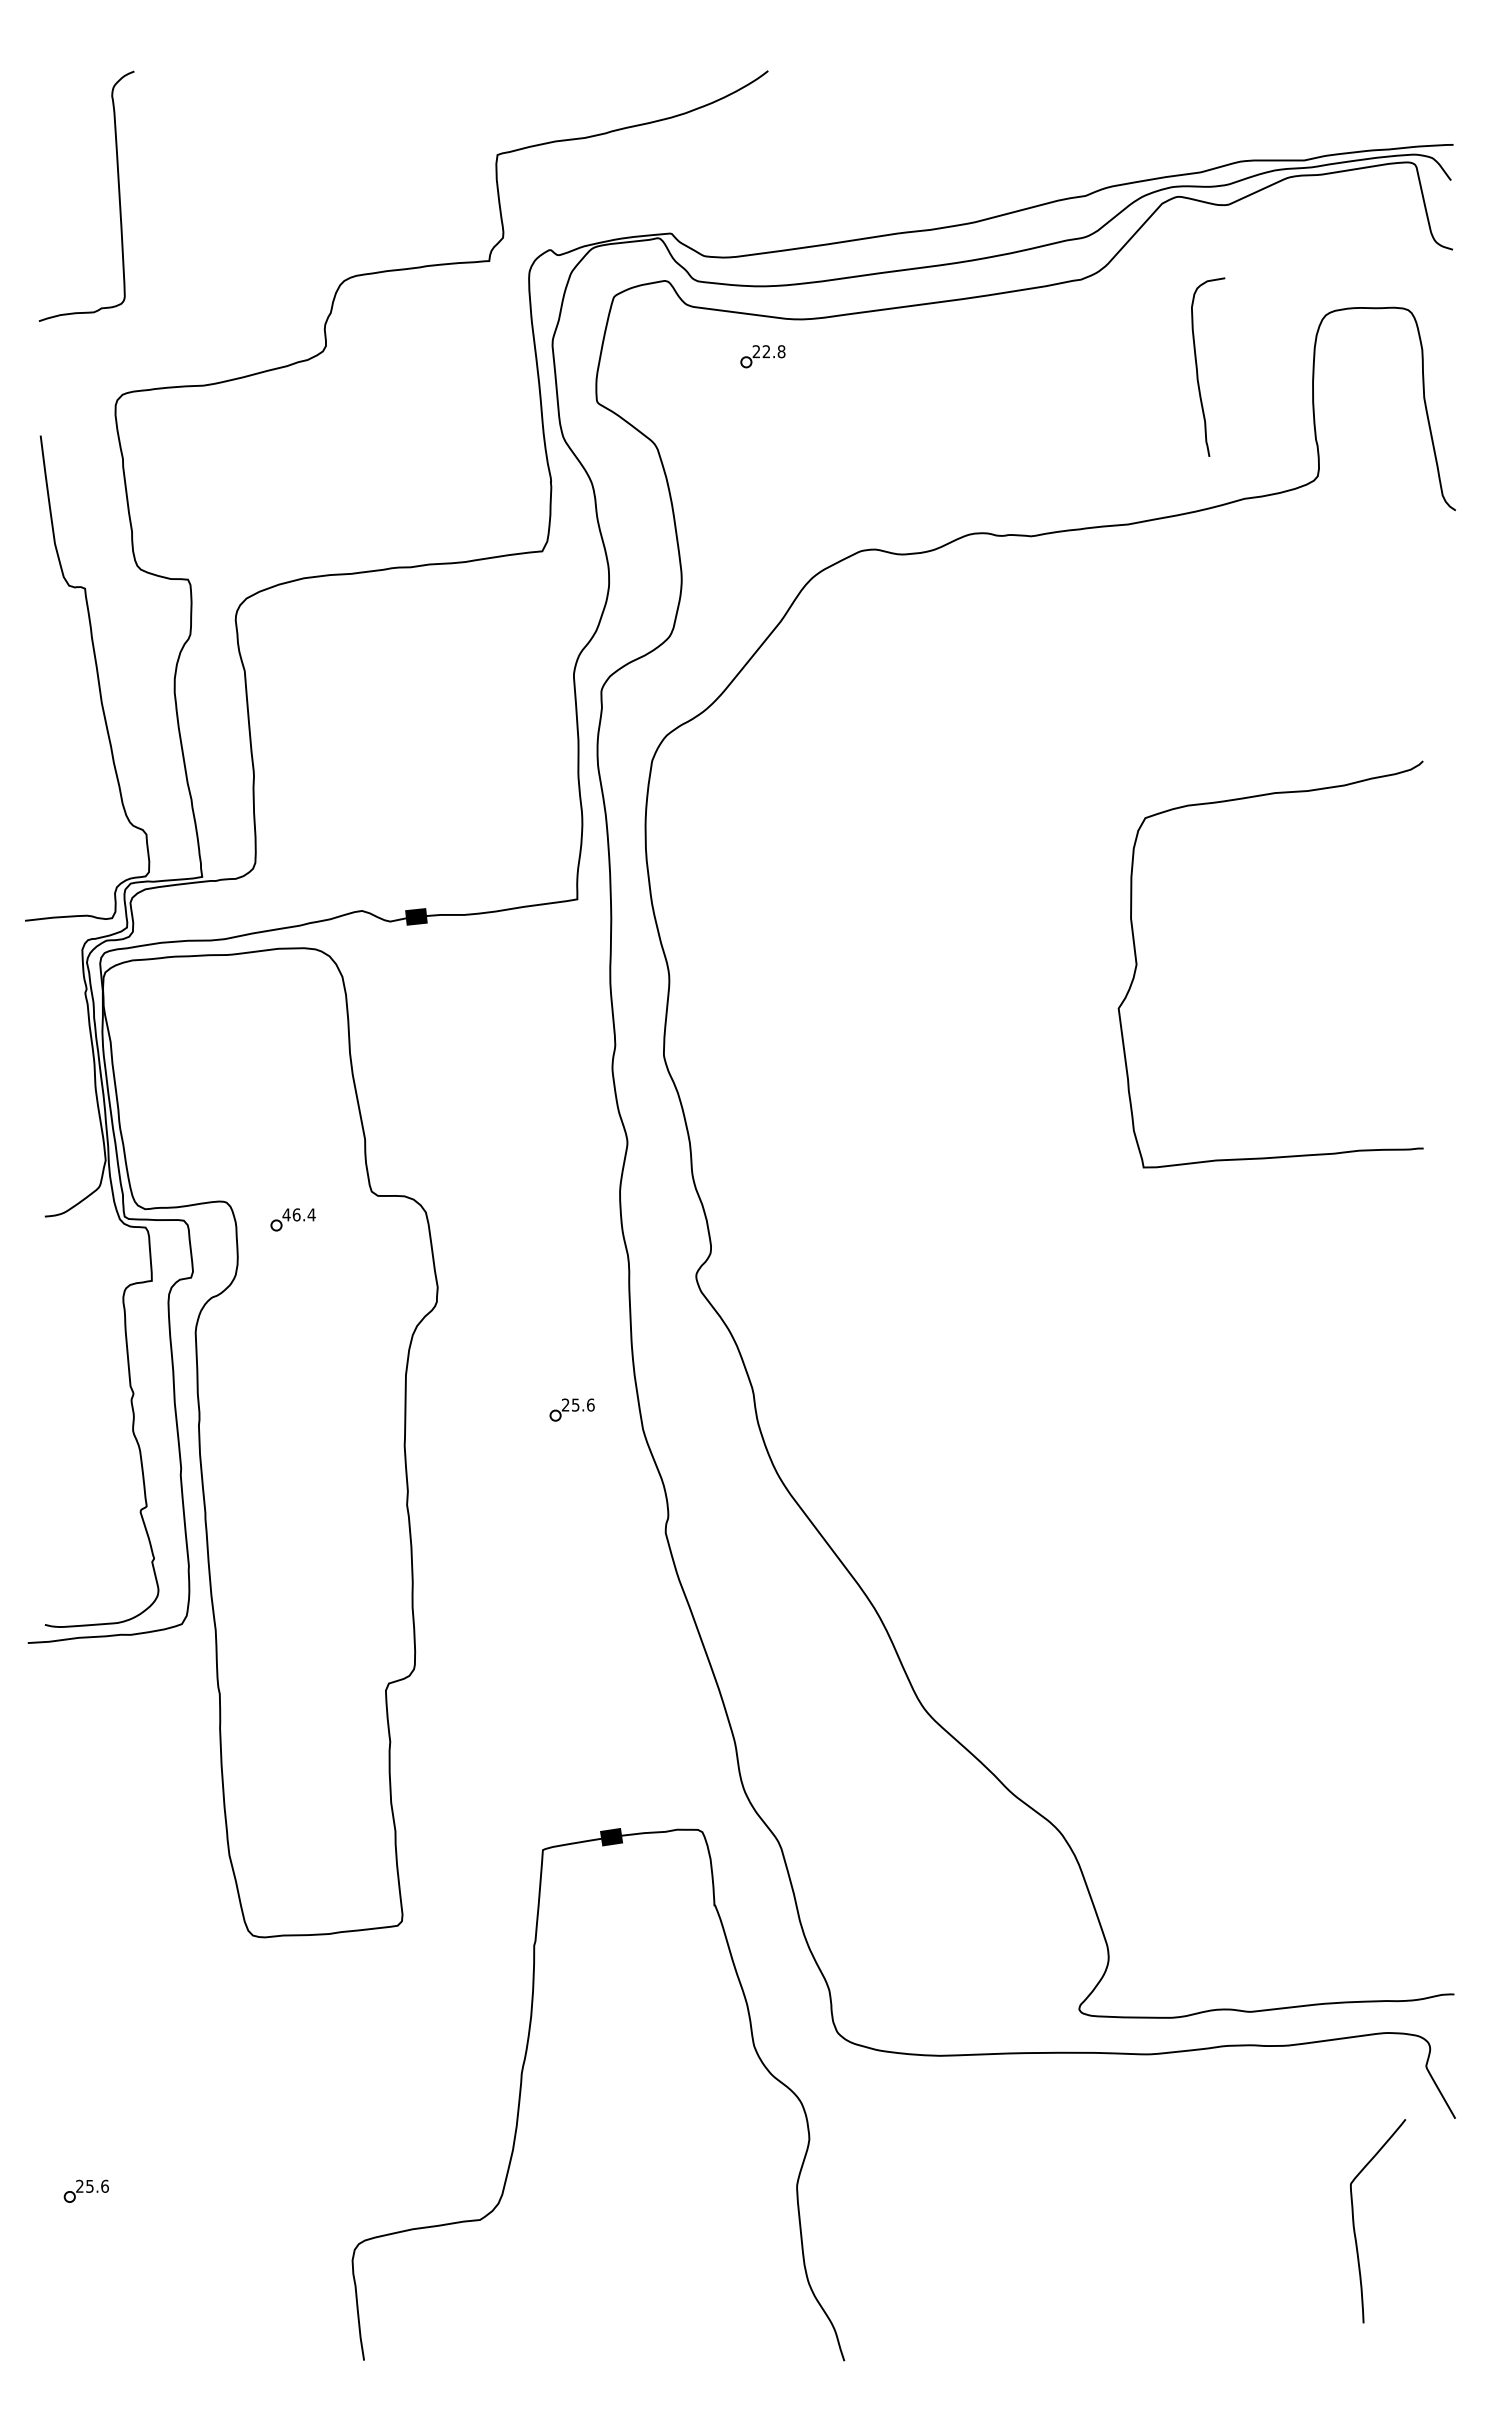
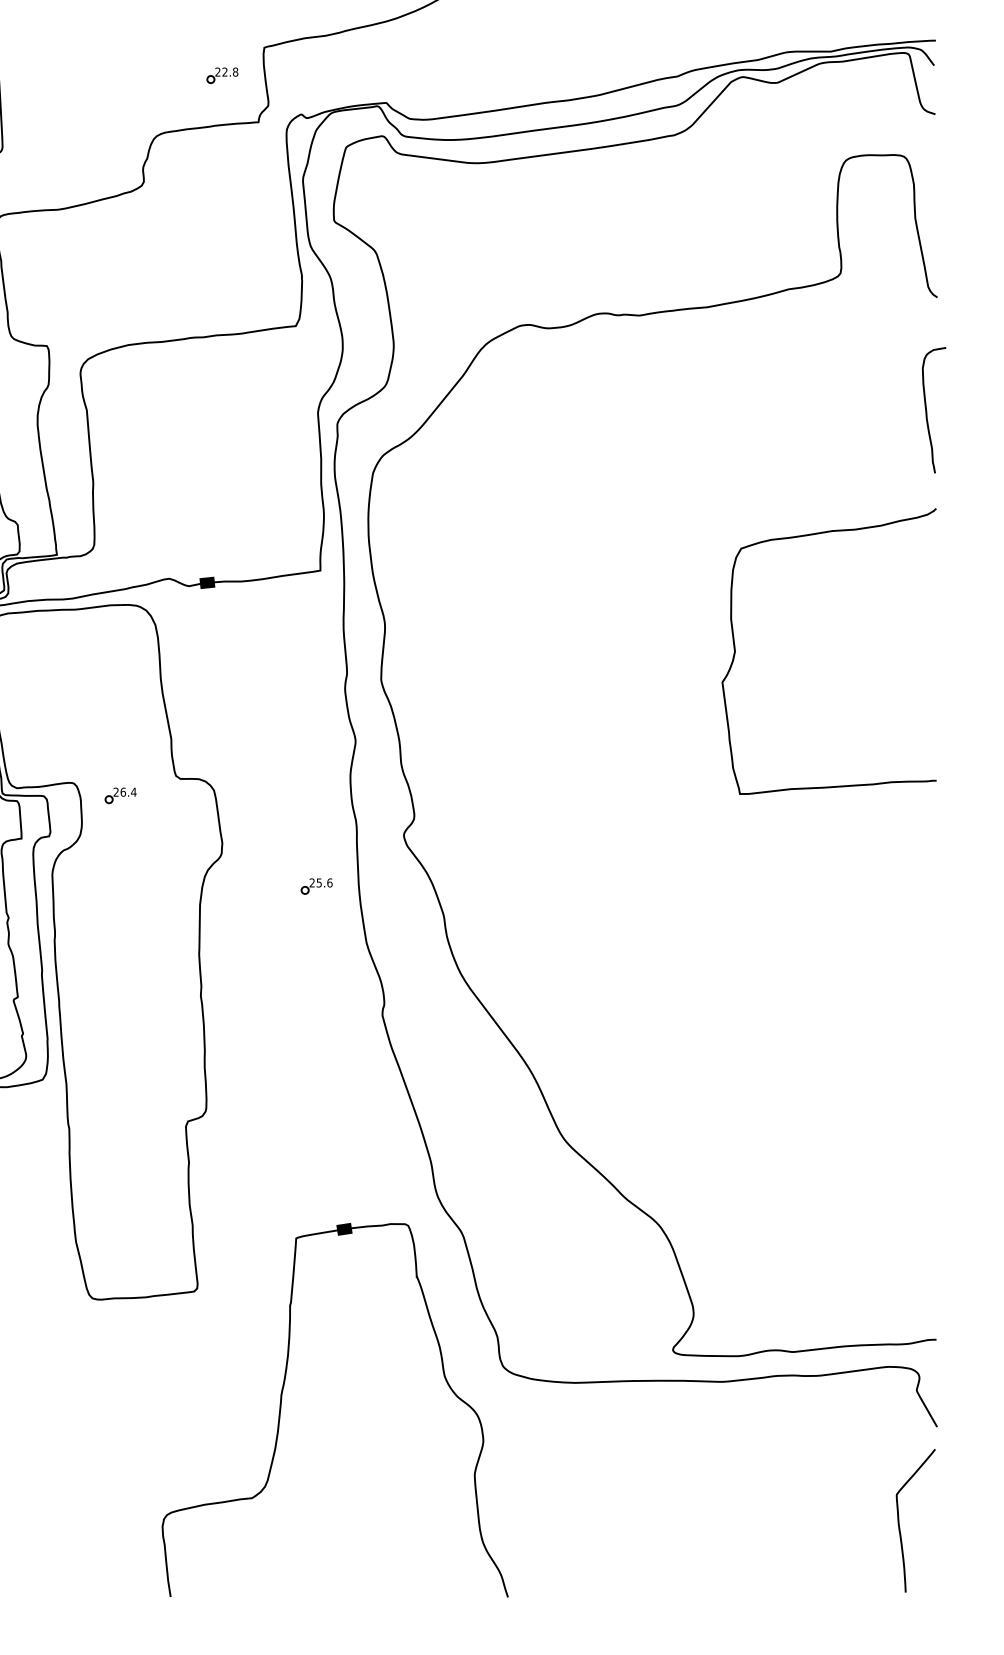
part: (762, 356) -> (222, 75), moved
curve: (1197, 366) -> (926, 409), moved
curve: (1137, 964) -> (735, 651), moved
text: (286, 1214) -> (116, 791), 46.4 -> 26.4
part: (571, 1409) -> (316, 886), moved
curve: (1354, 2221) -> (899, 1521), moved

